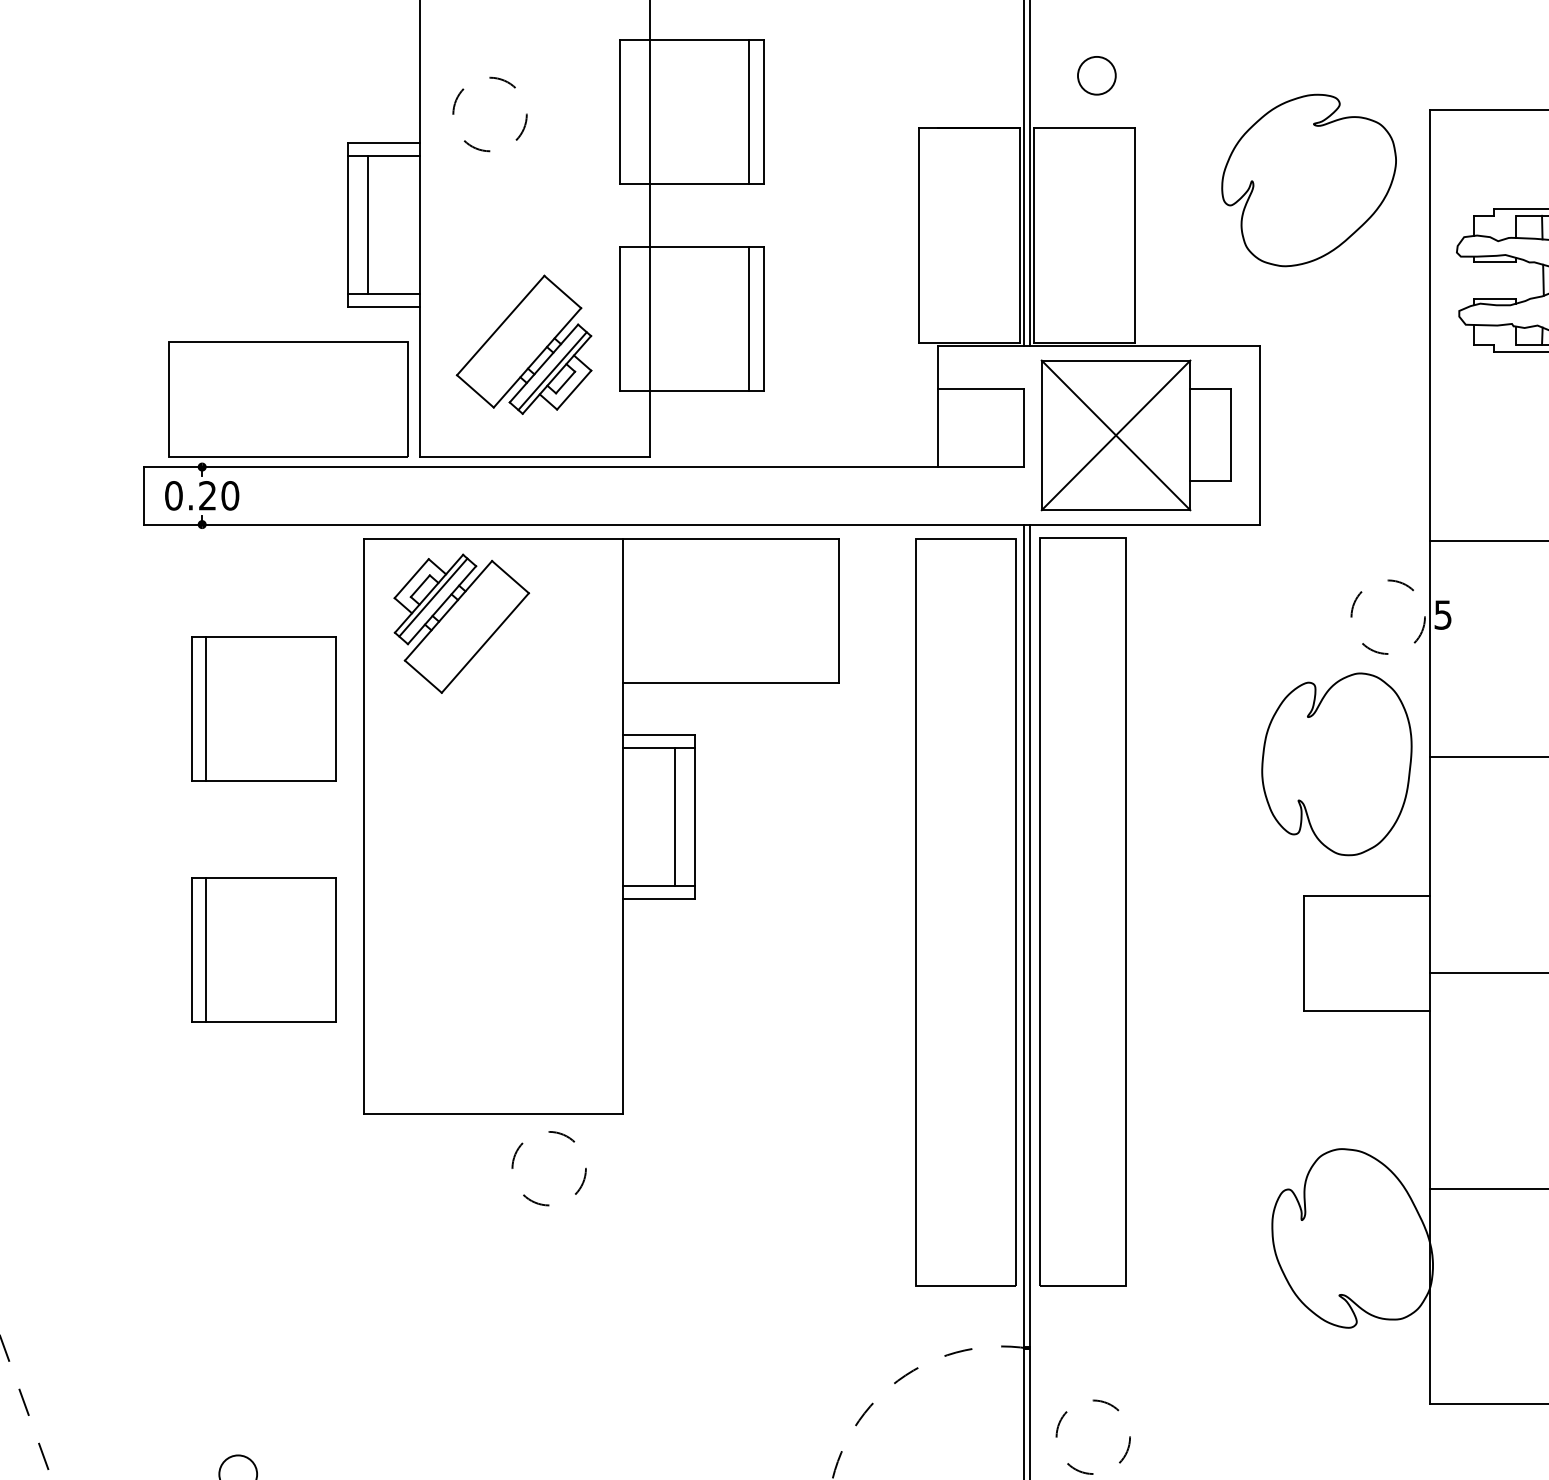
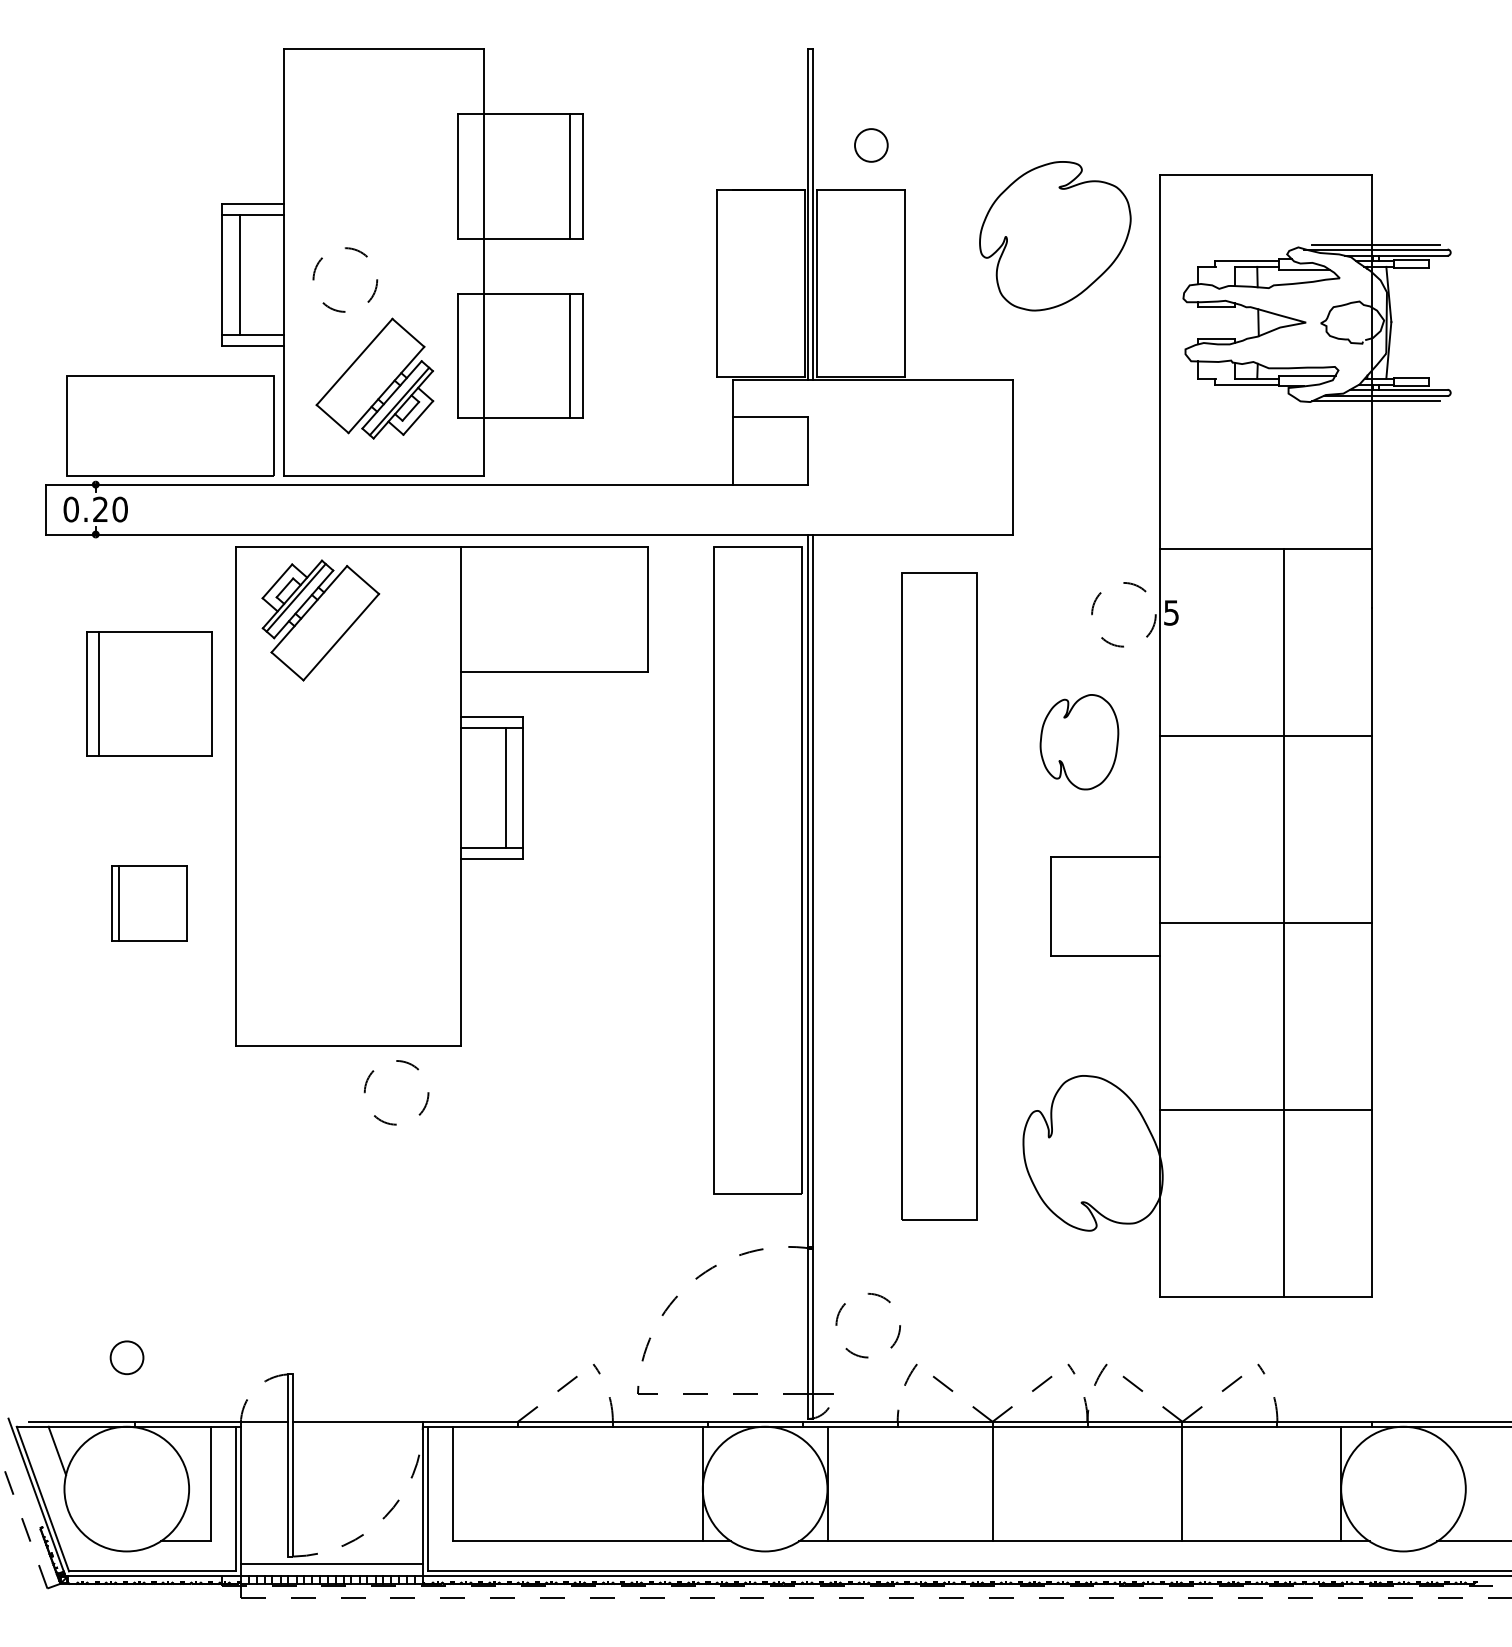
circle: (490, 113) -> (345, 279), moved
part: (1136, 435) -> (905, 457), removed
part: (1336, 763) -> (1079, 741), size x0.6
part: (1083, 912) -> (939, 896), moved
part: (264, 950) -> (149, 903), size x0.6

